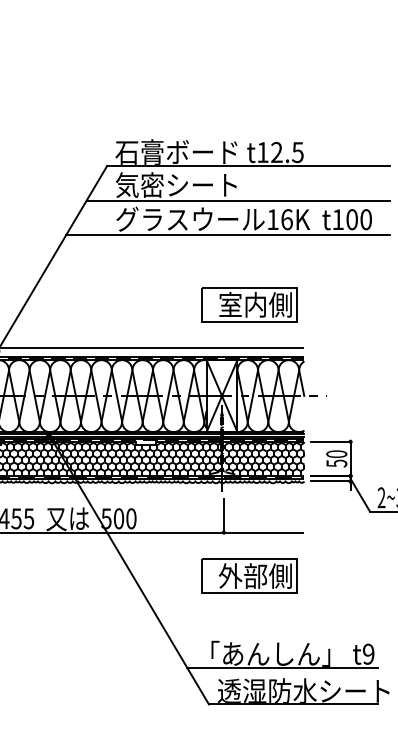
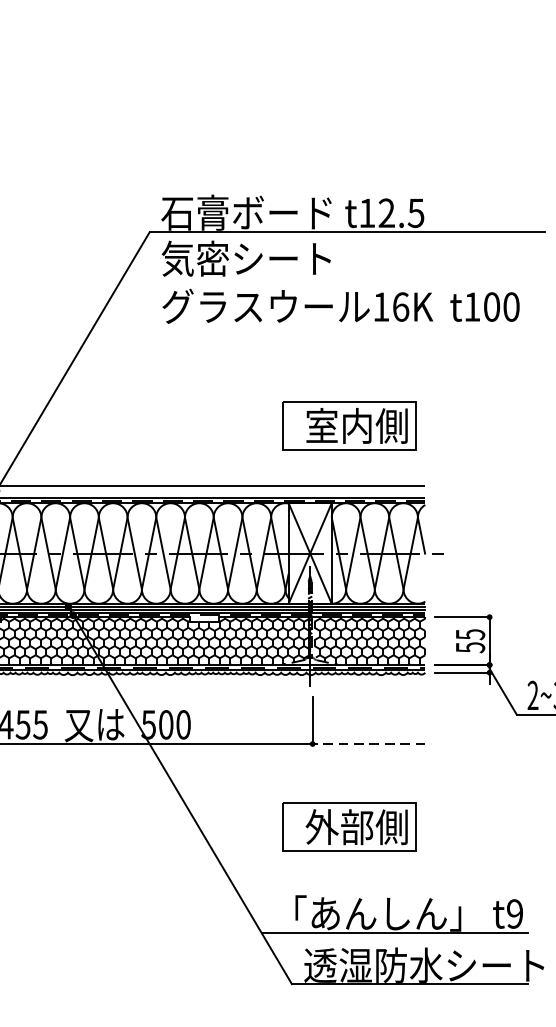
line: (237, 200) -> (331, 280), removed
line: (227, 234) -> (317, 327), removed
text: (336, 454) -> (470, 635), 50 -> 55
line: (262, 532) -> (366, 743), solid -> dashed
part: (249, 575) -> (348, 826), moved

